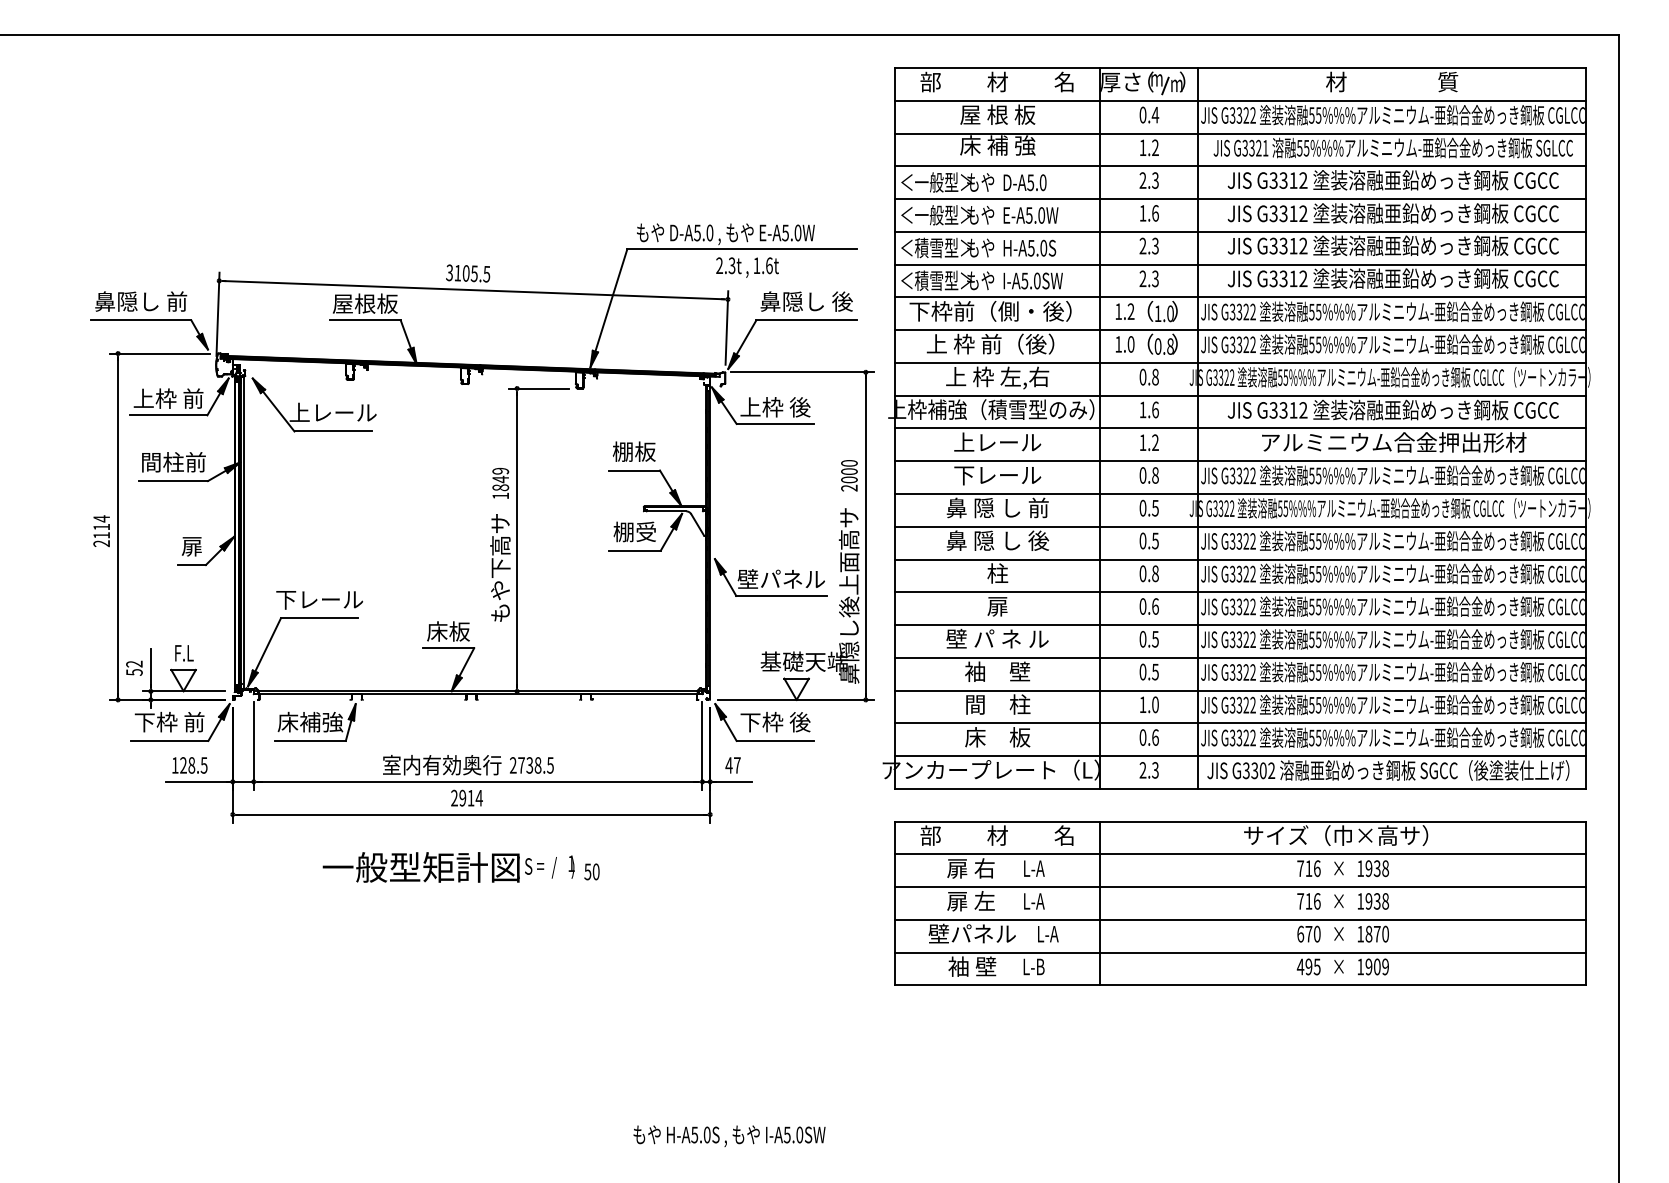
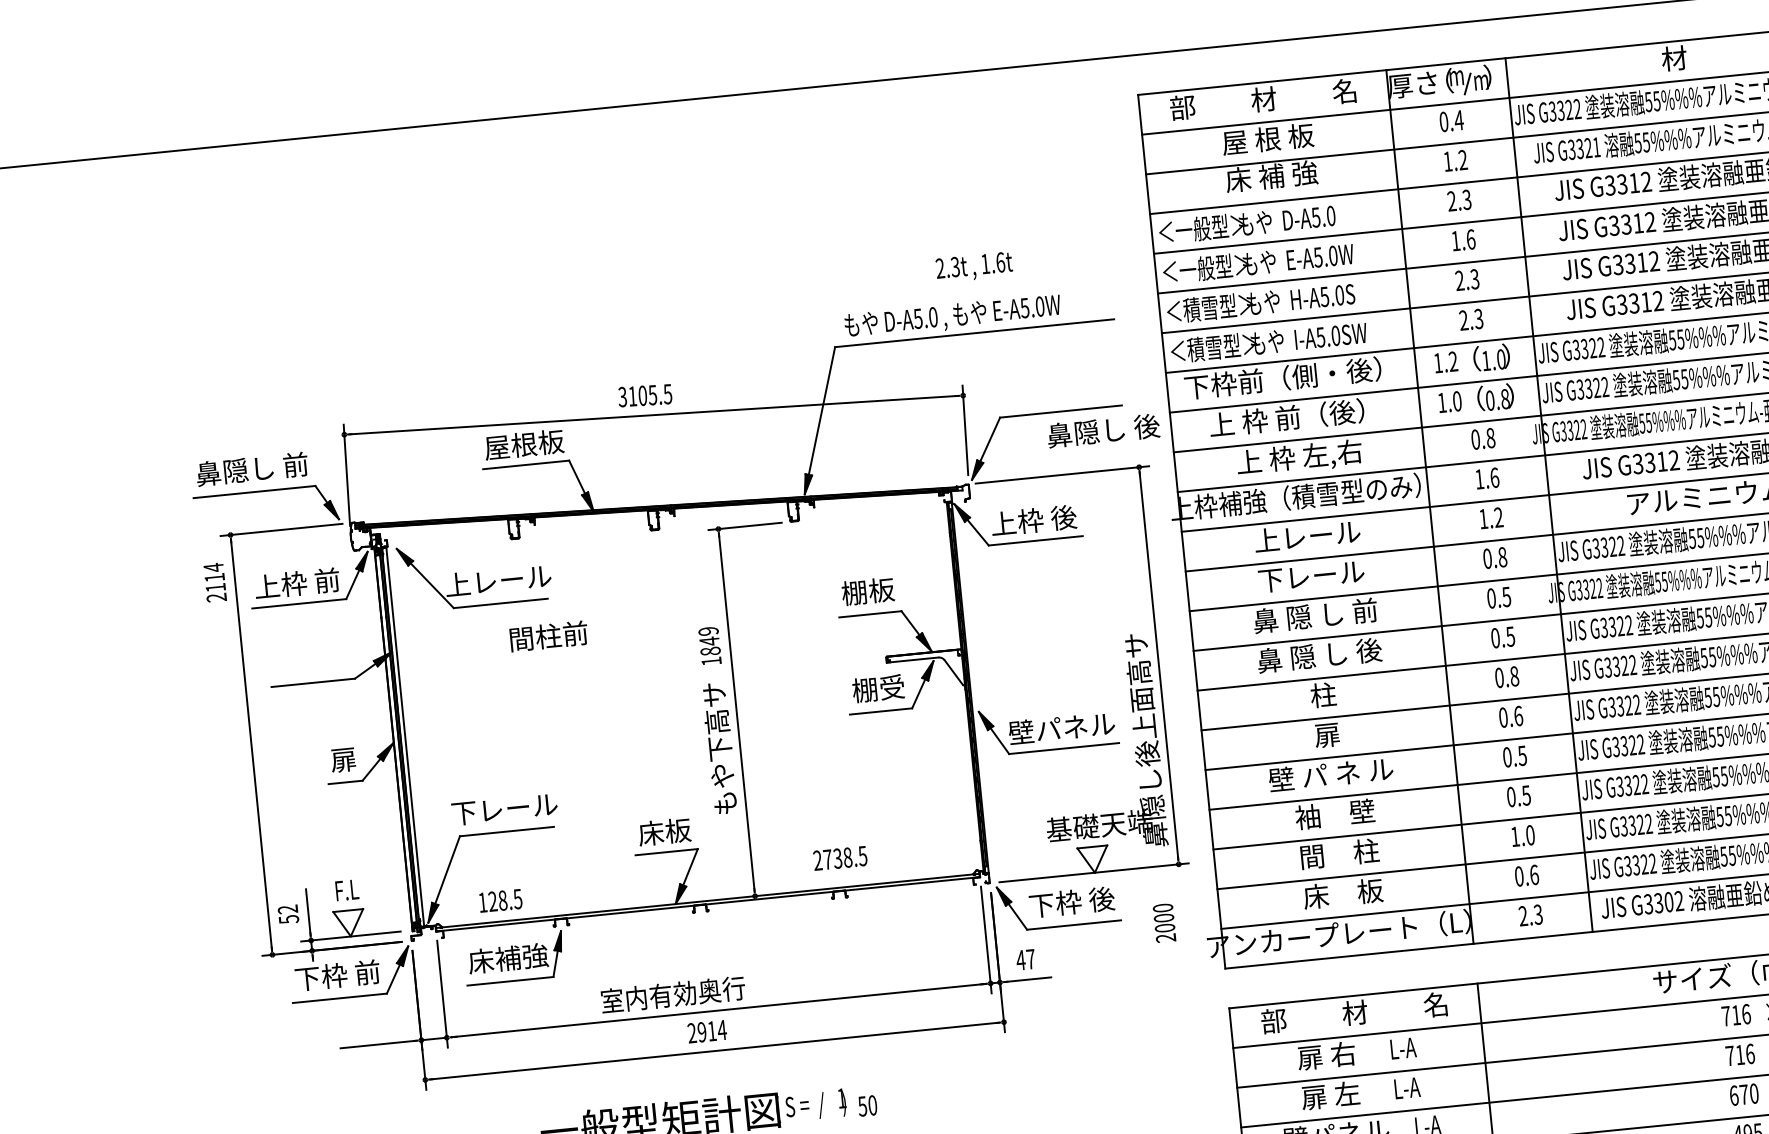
text: (747, 267) -> (974, 267), moved
text: (806, 301) -> (1103, 430), moved
text: (173, 462) -> (548, 636), moved
text: (849, 475) -> (1164, 922), moved
text: (101, 531) -> (215, 582), moved
text: (189, 765) -> (500, 900), moved
text: (531, 765) -> (839, 858), moved

